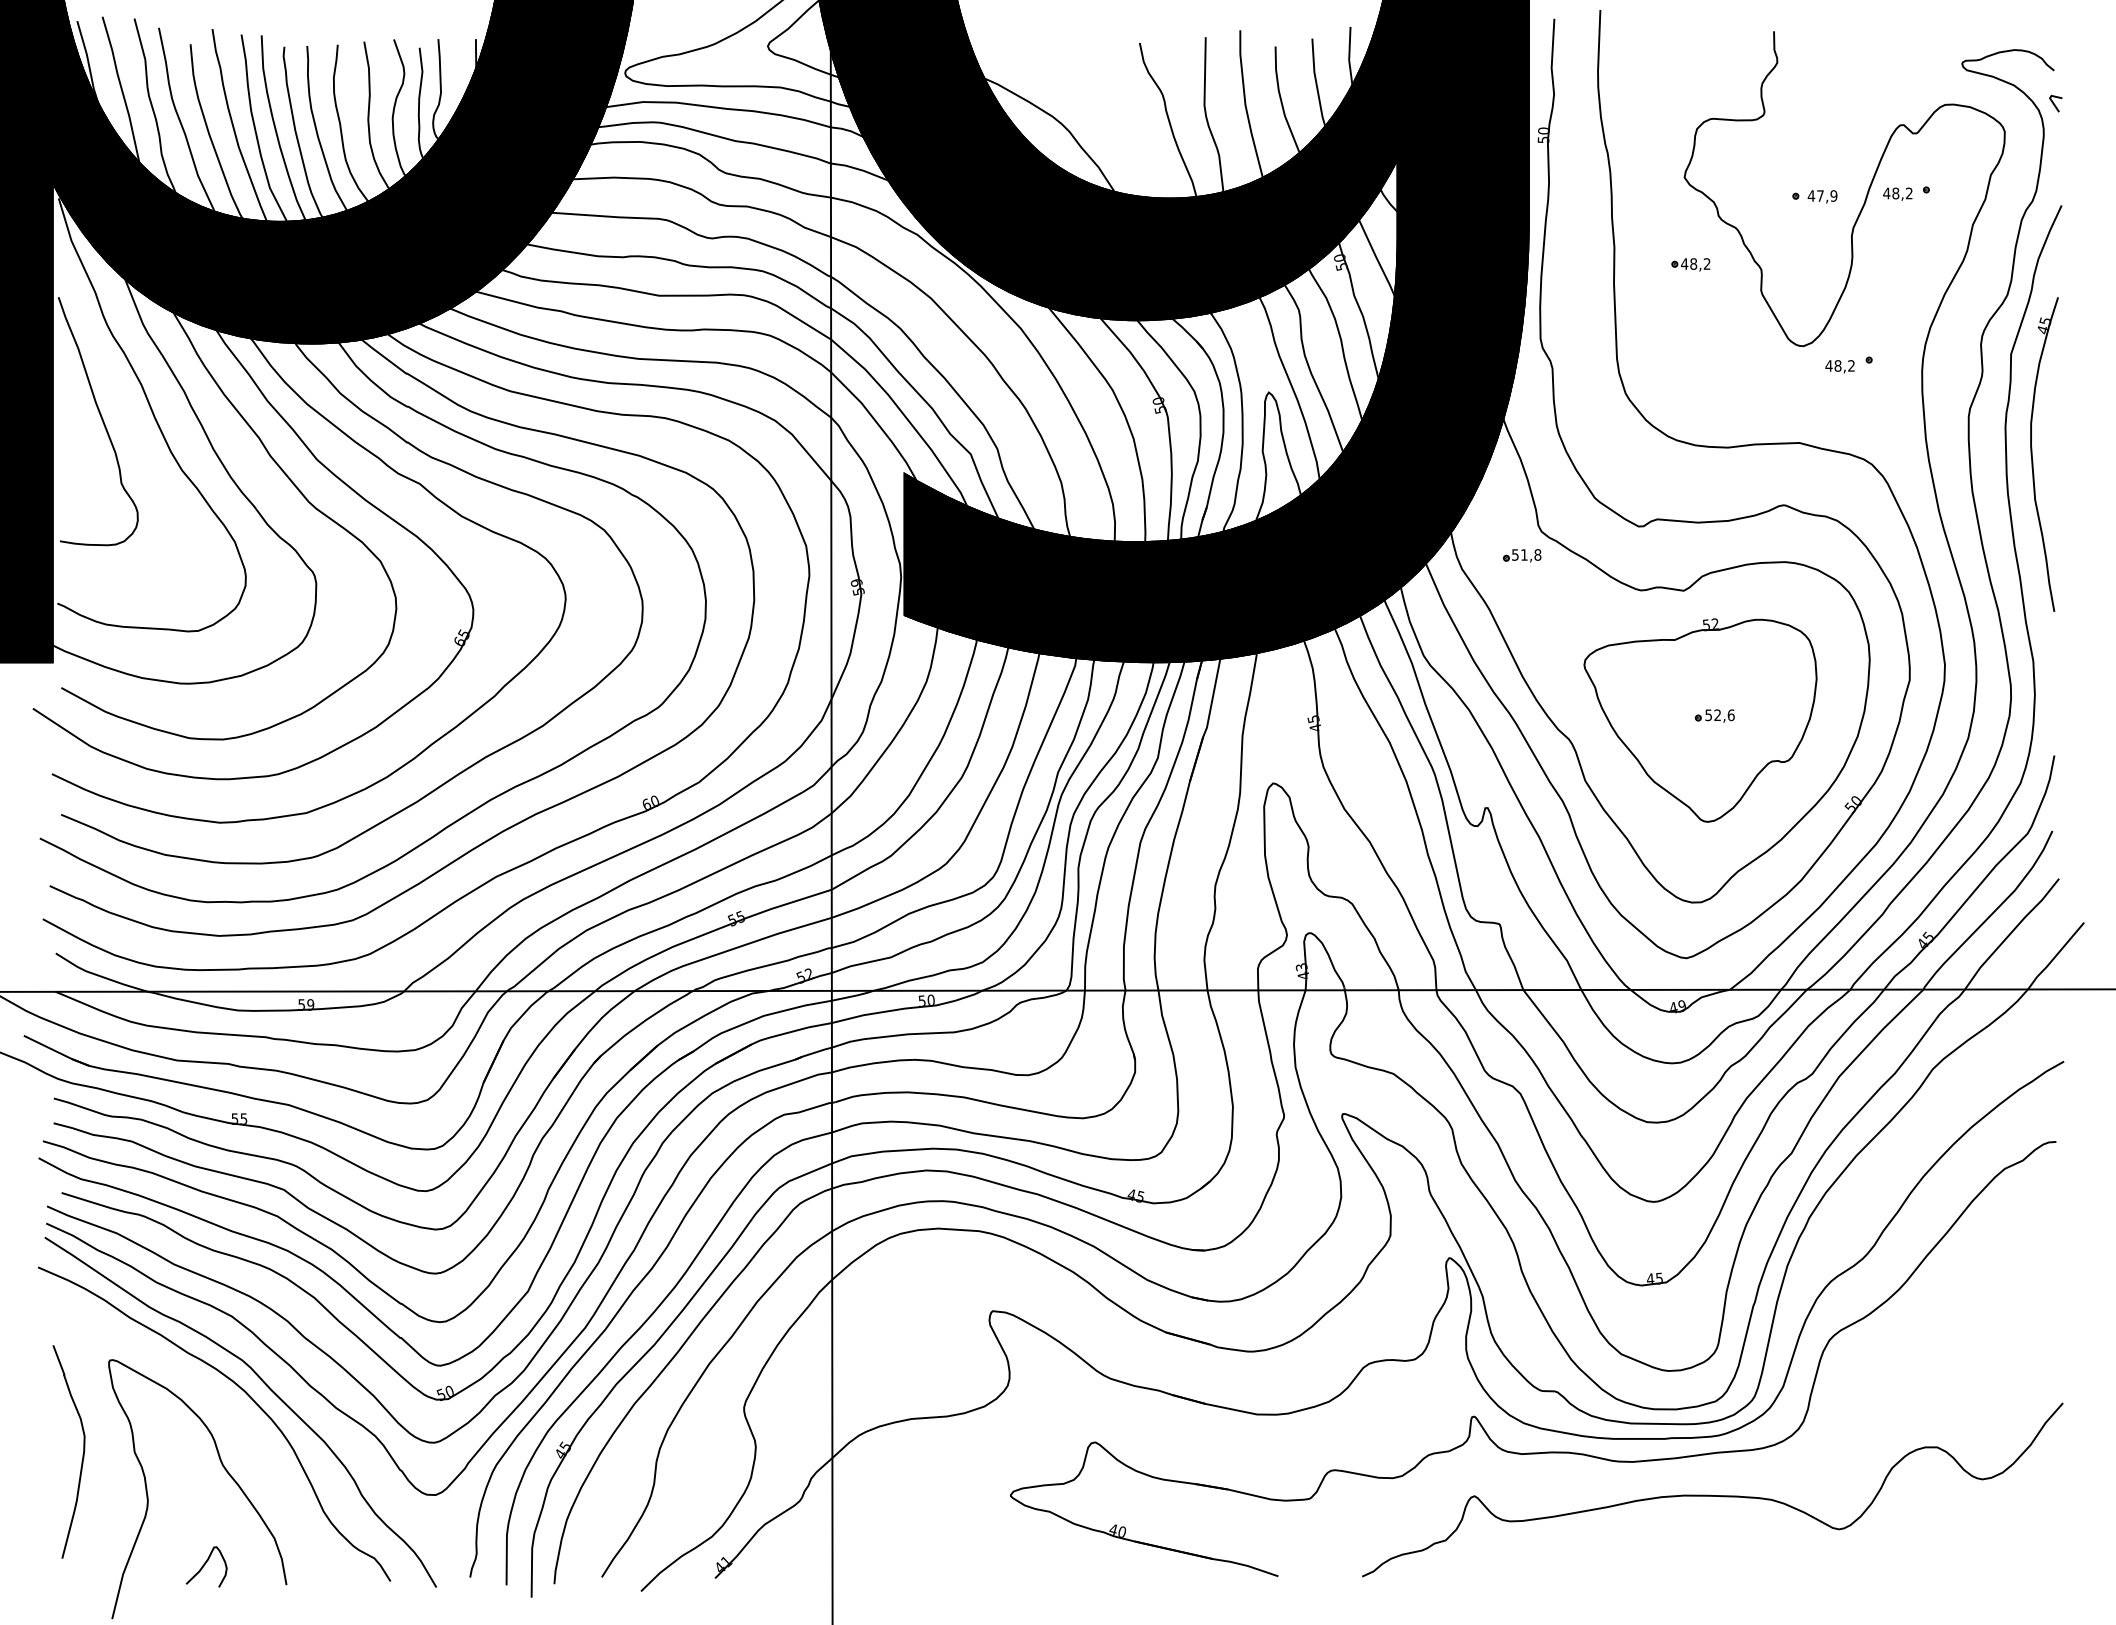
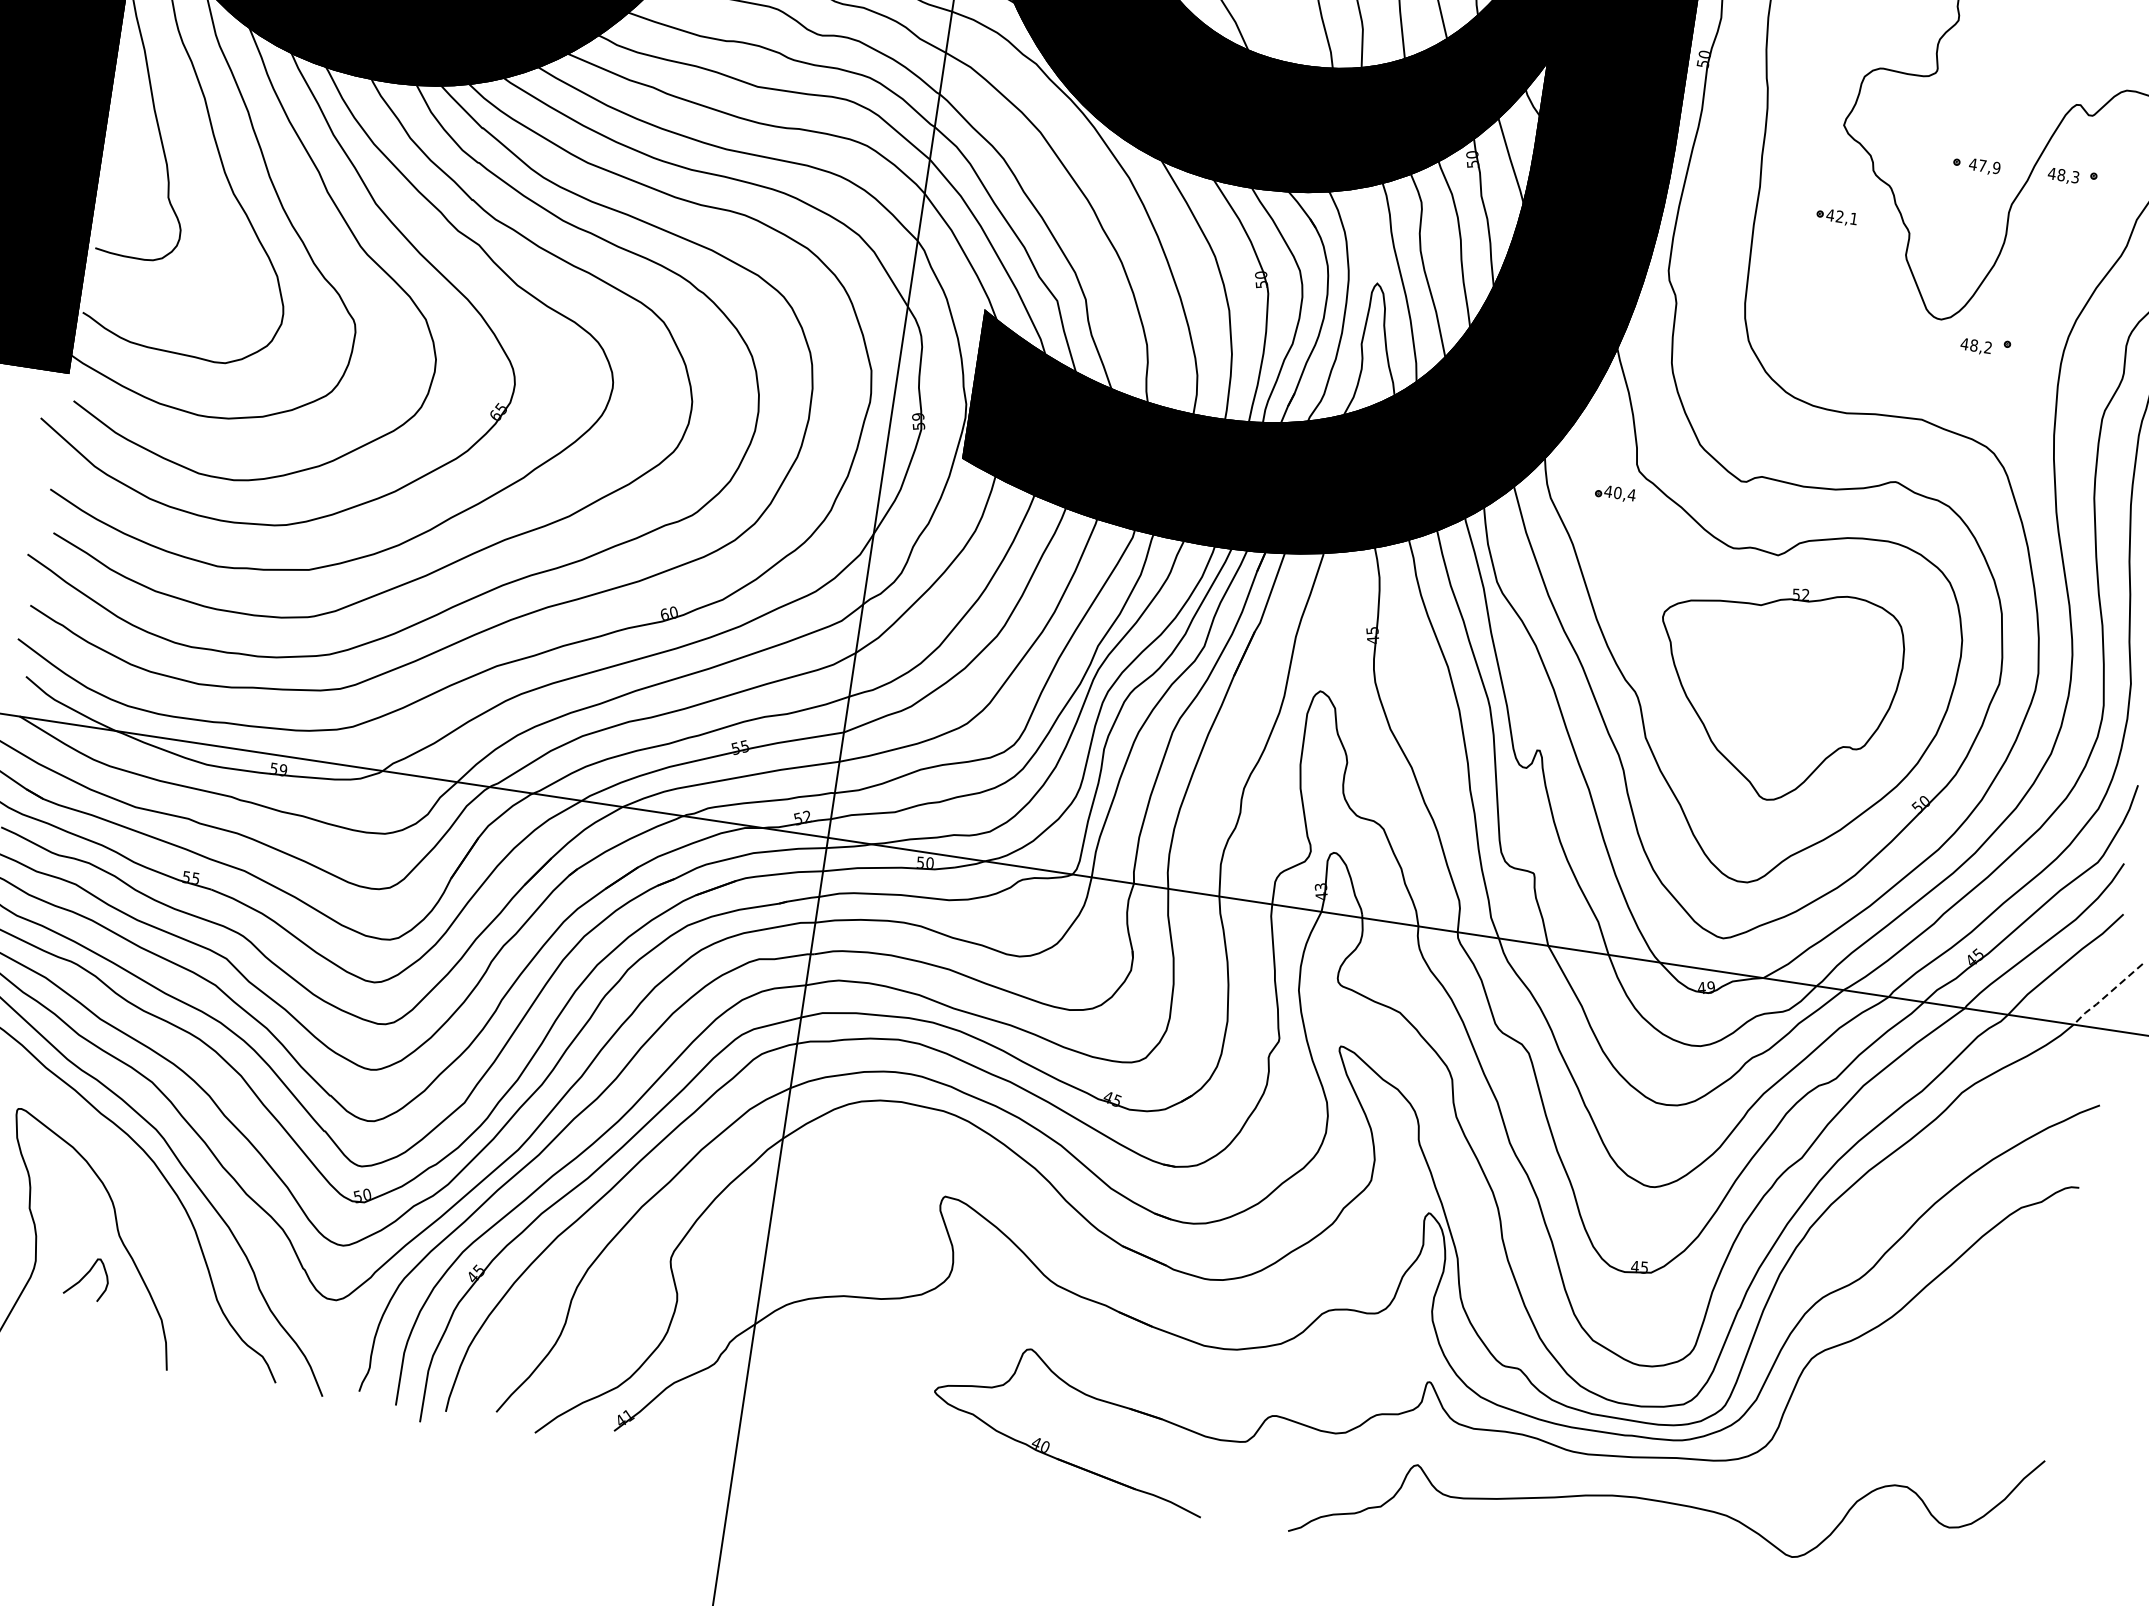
text: (1909, 193) -> (2075, 177), 48,2 -> 48,3
text: (1700, 263) -> (1847, 217), 48,2 -> 42,1
text: (1526, 554) -> (1620, 492), 51,8 -> 40,4
part: (1714, 715) -> (1790, 690), removed
line: (2054, 957) -> (2106, 995), solid -> dashed
curve: (204, 1566) -> (84, 1277), moved

